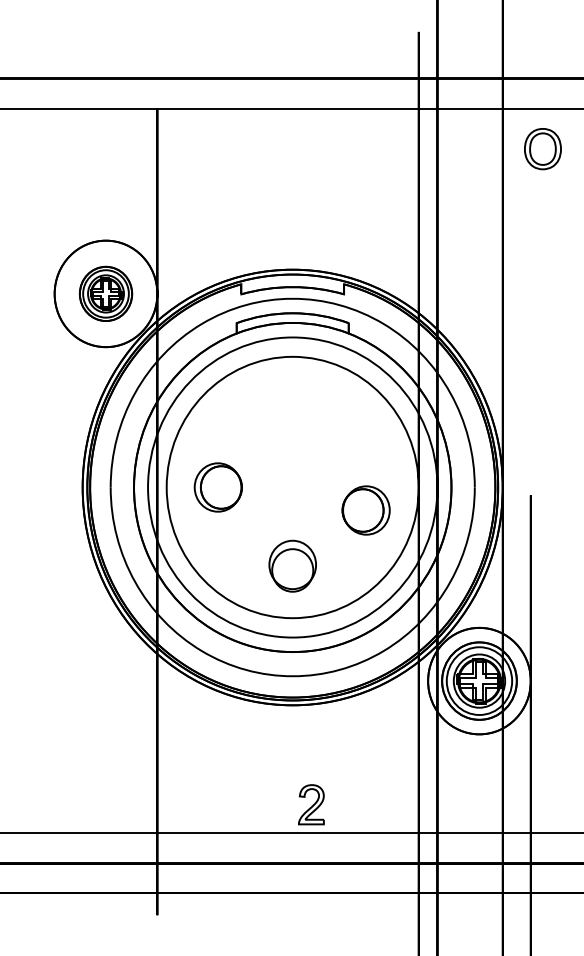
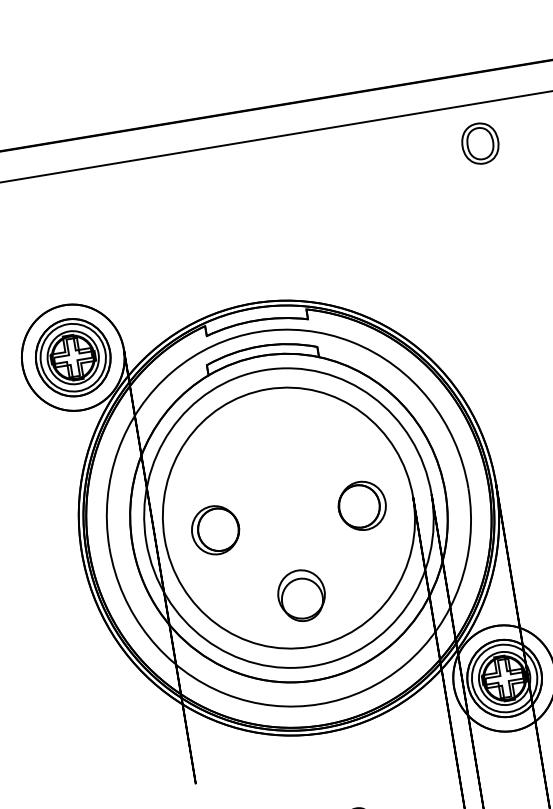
part: (105, 293) -> (72, 357), size x1.43
part: (365, 510) -> (361, 506), moved

